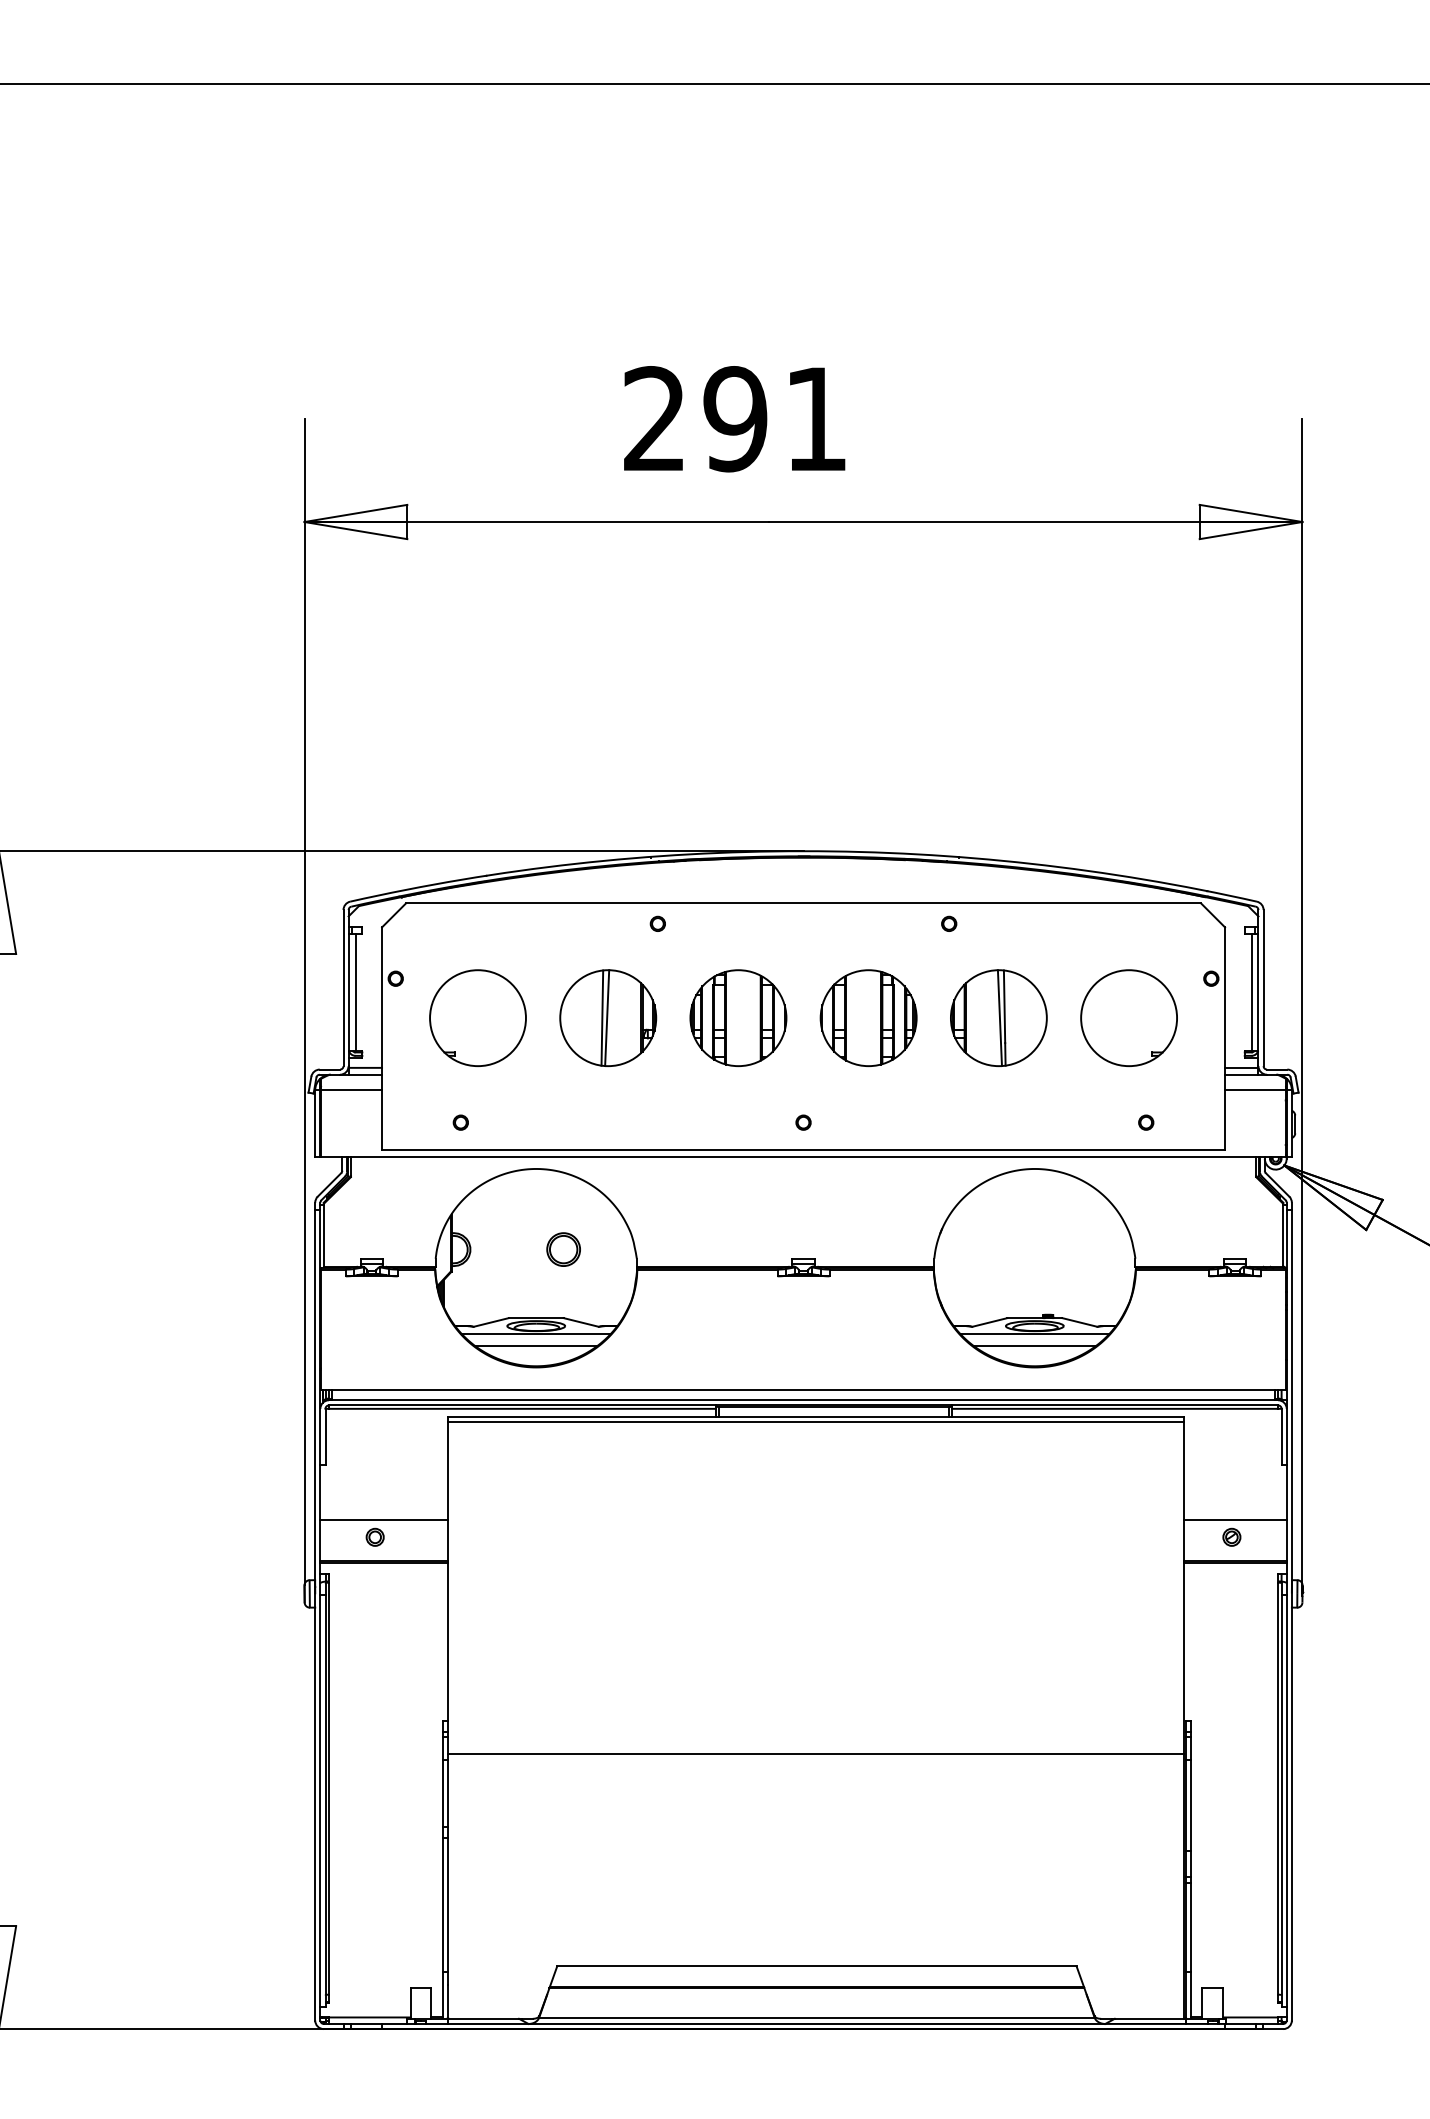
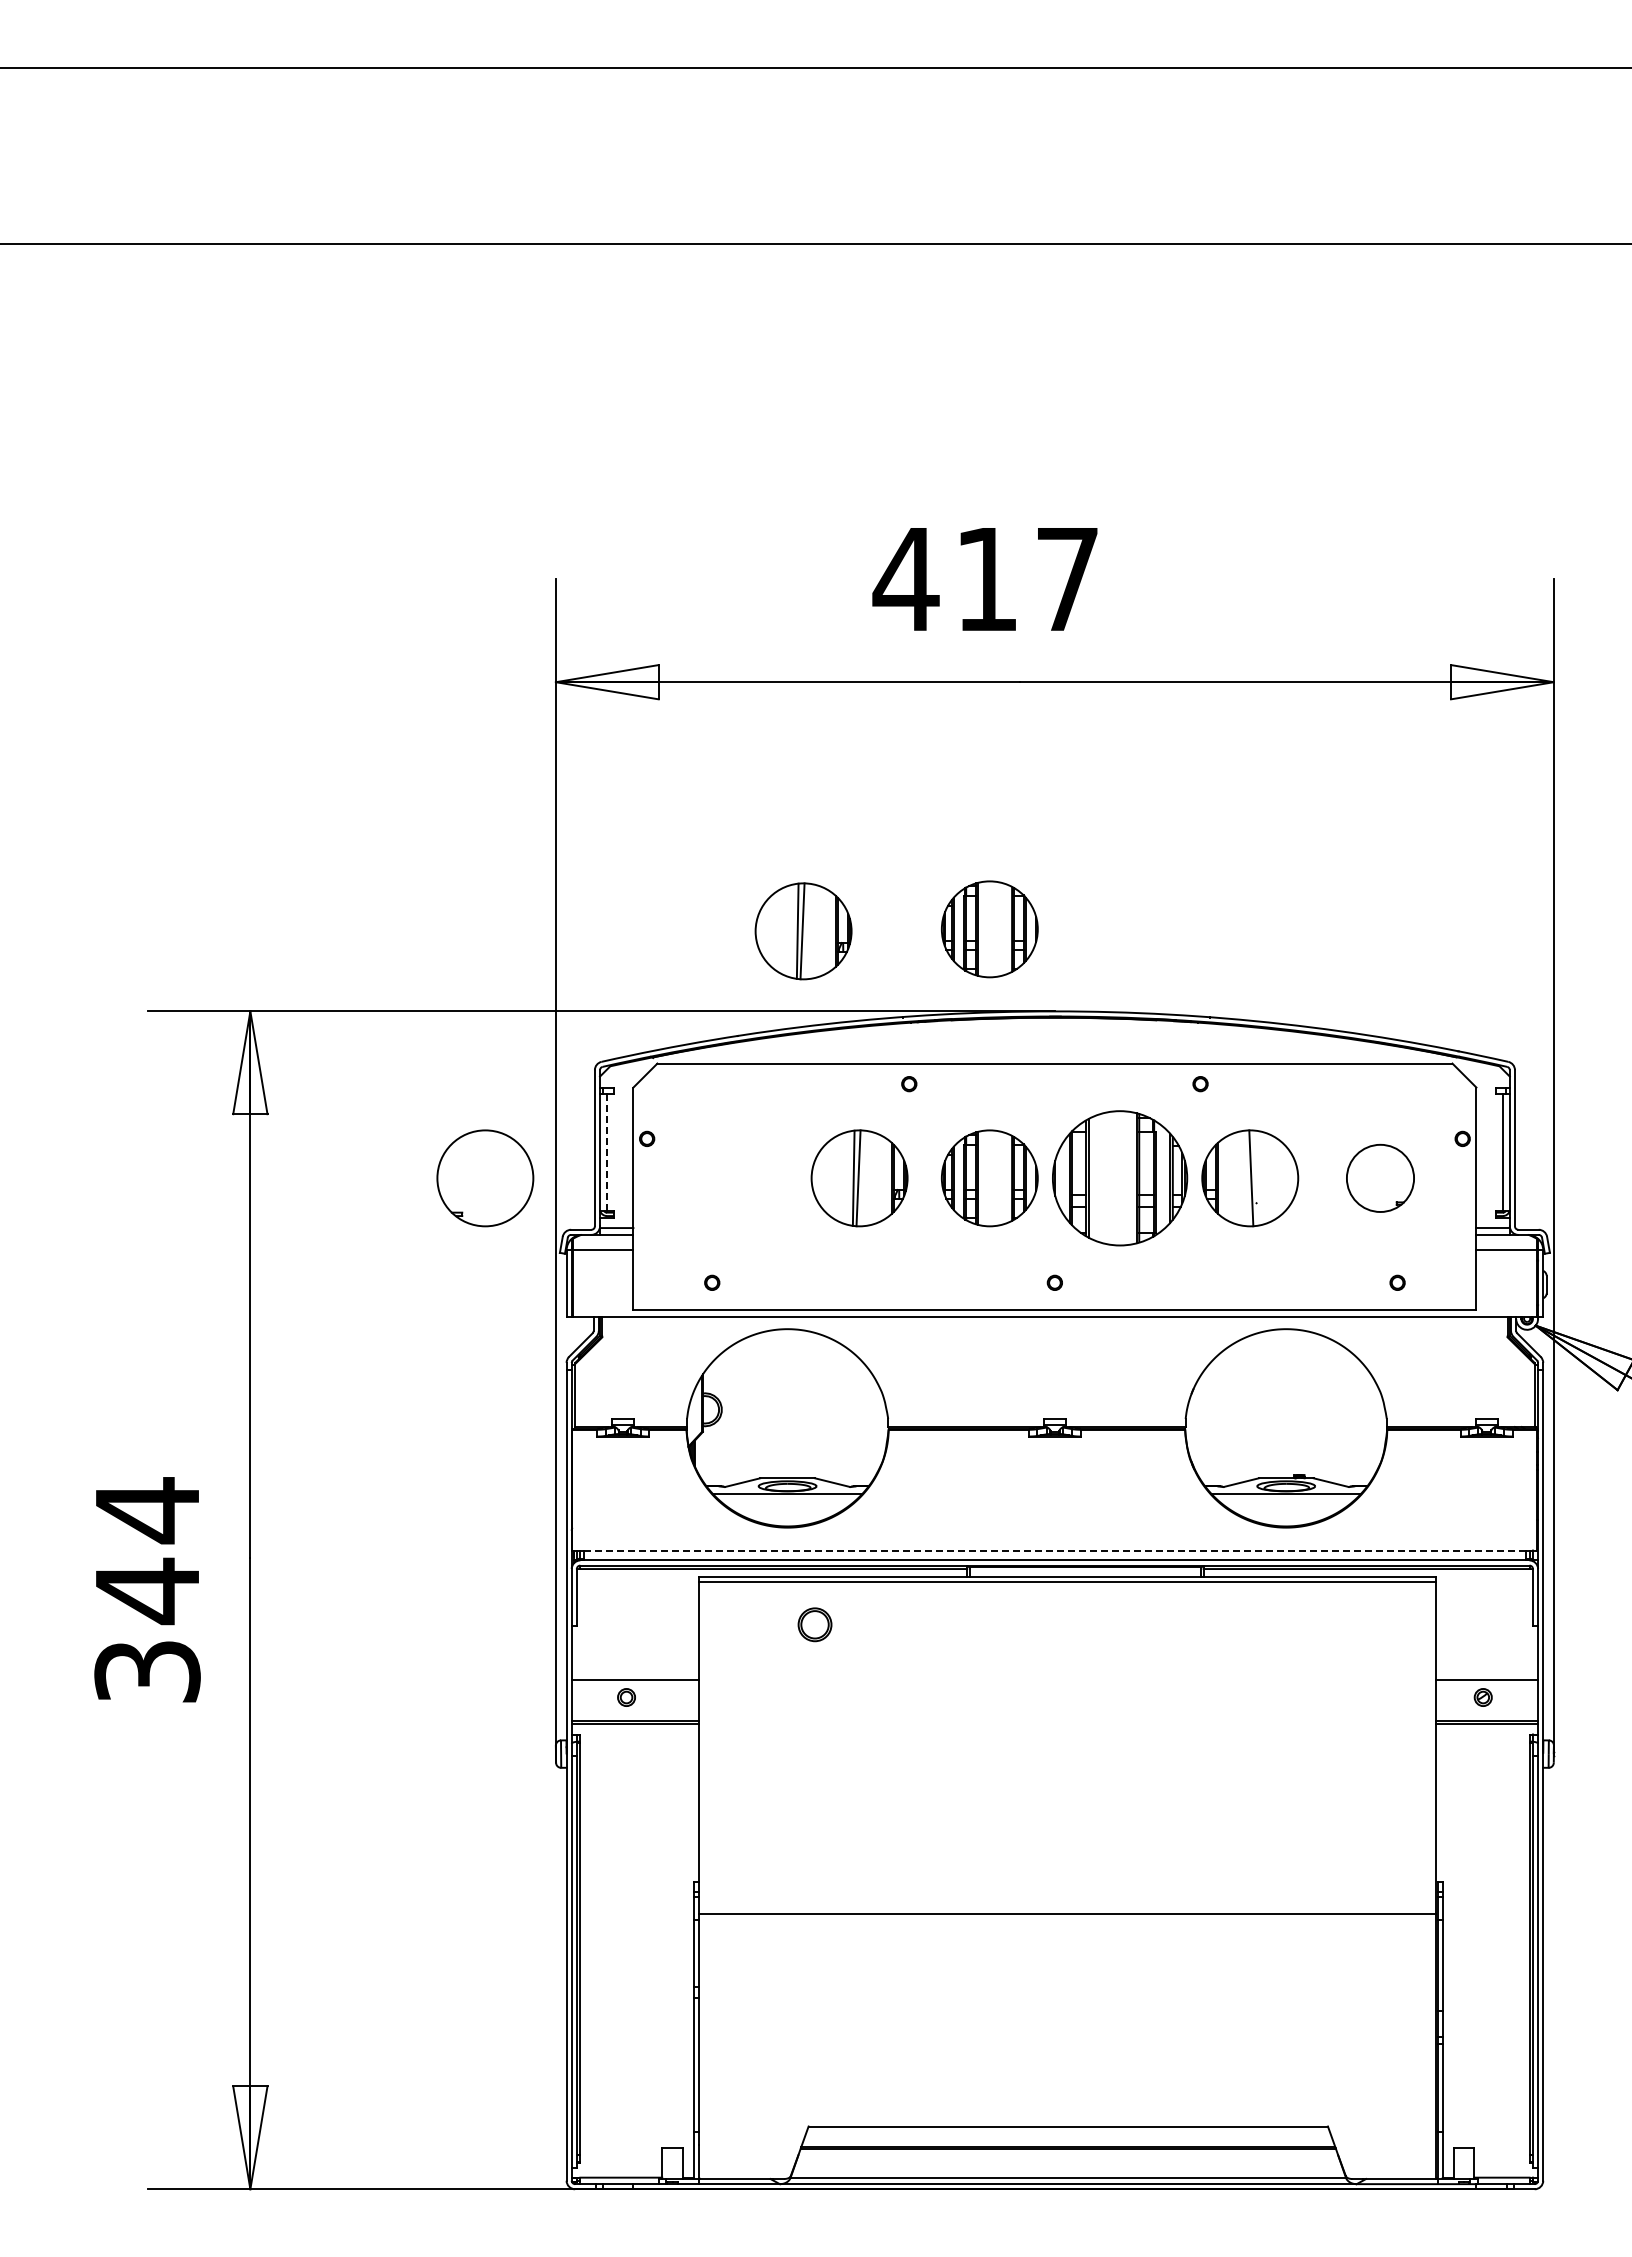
text: (733, 419) -> (984, 579), 291 -> 417
part: (738, 769) -> (989, 929), added
part: (552, 771) -> (803, 931), added
line: (355, 993) -> (606, 1153), solid -> dashed
line: (1004, 1017) -> (1255, 1177), removed
part: (478, 1018) -> (485, 1178), moved
part: (868, 1018) -> (1119, 1178), size x1.4
part: (1129, 1018) -> (1380, 1178), size x0.7
part: (563, 1249) -> (814, 1624), moved
line: (536, 1346) -> (787, 1506), removed
line: (1035, 1346) -> (1286, 1506), removed
line: (803, 1390) -> (1054, 1550), solid -> dashed

